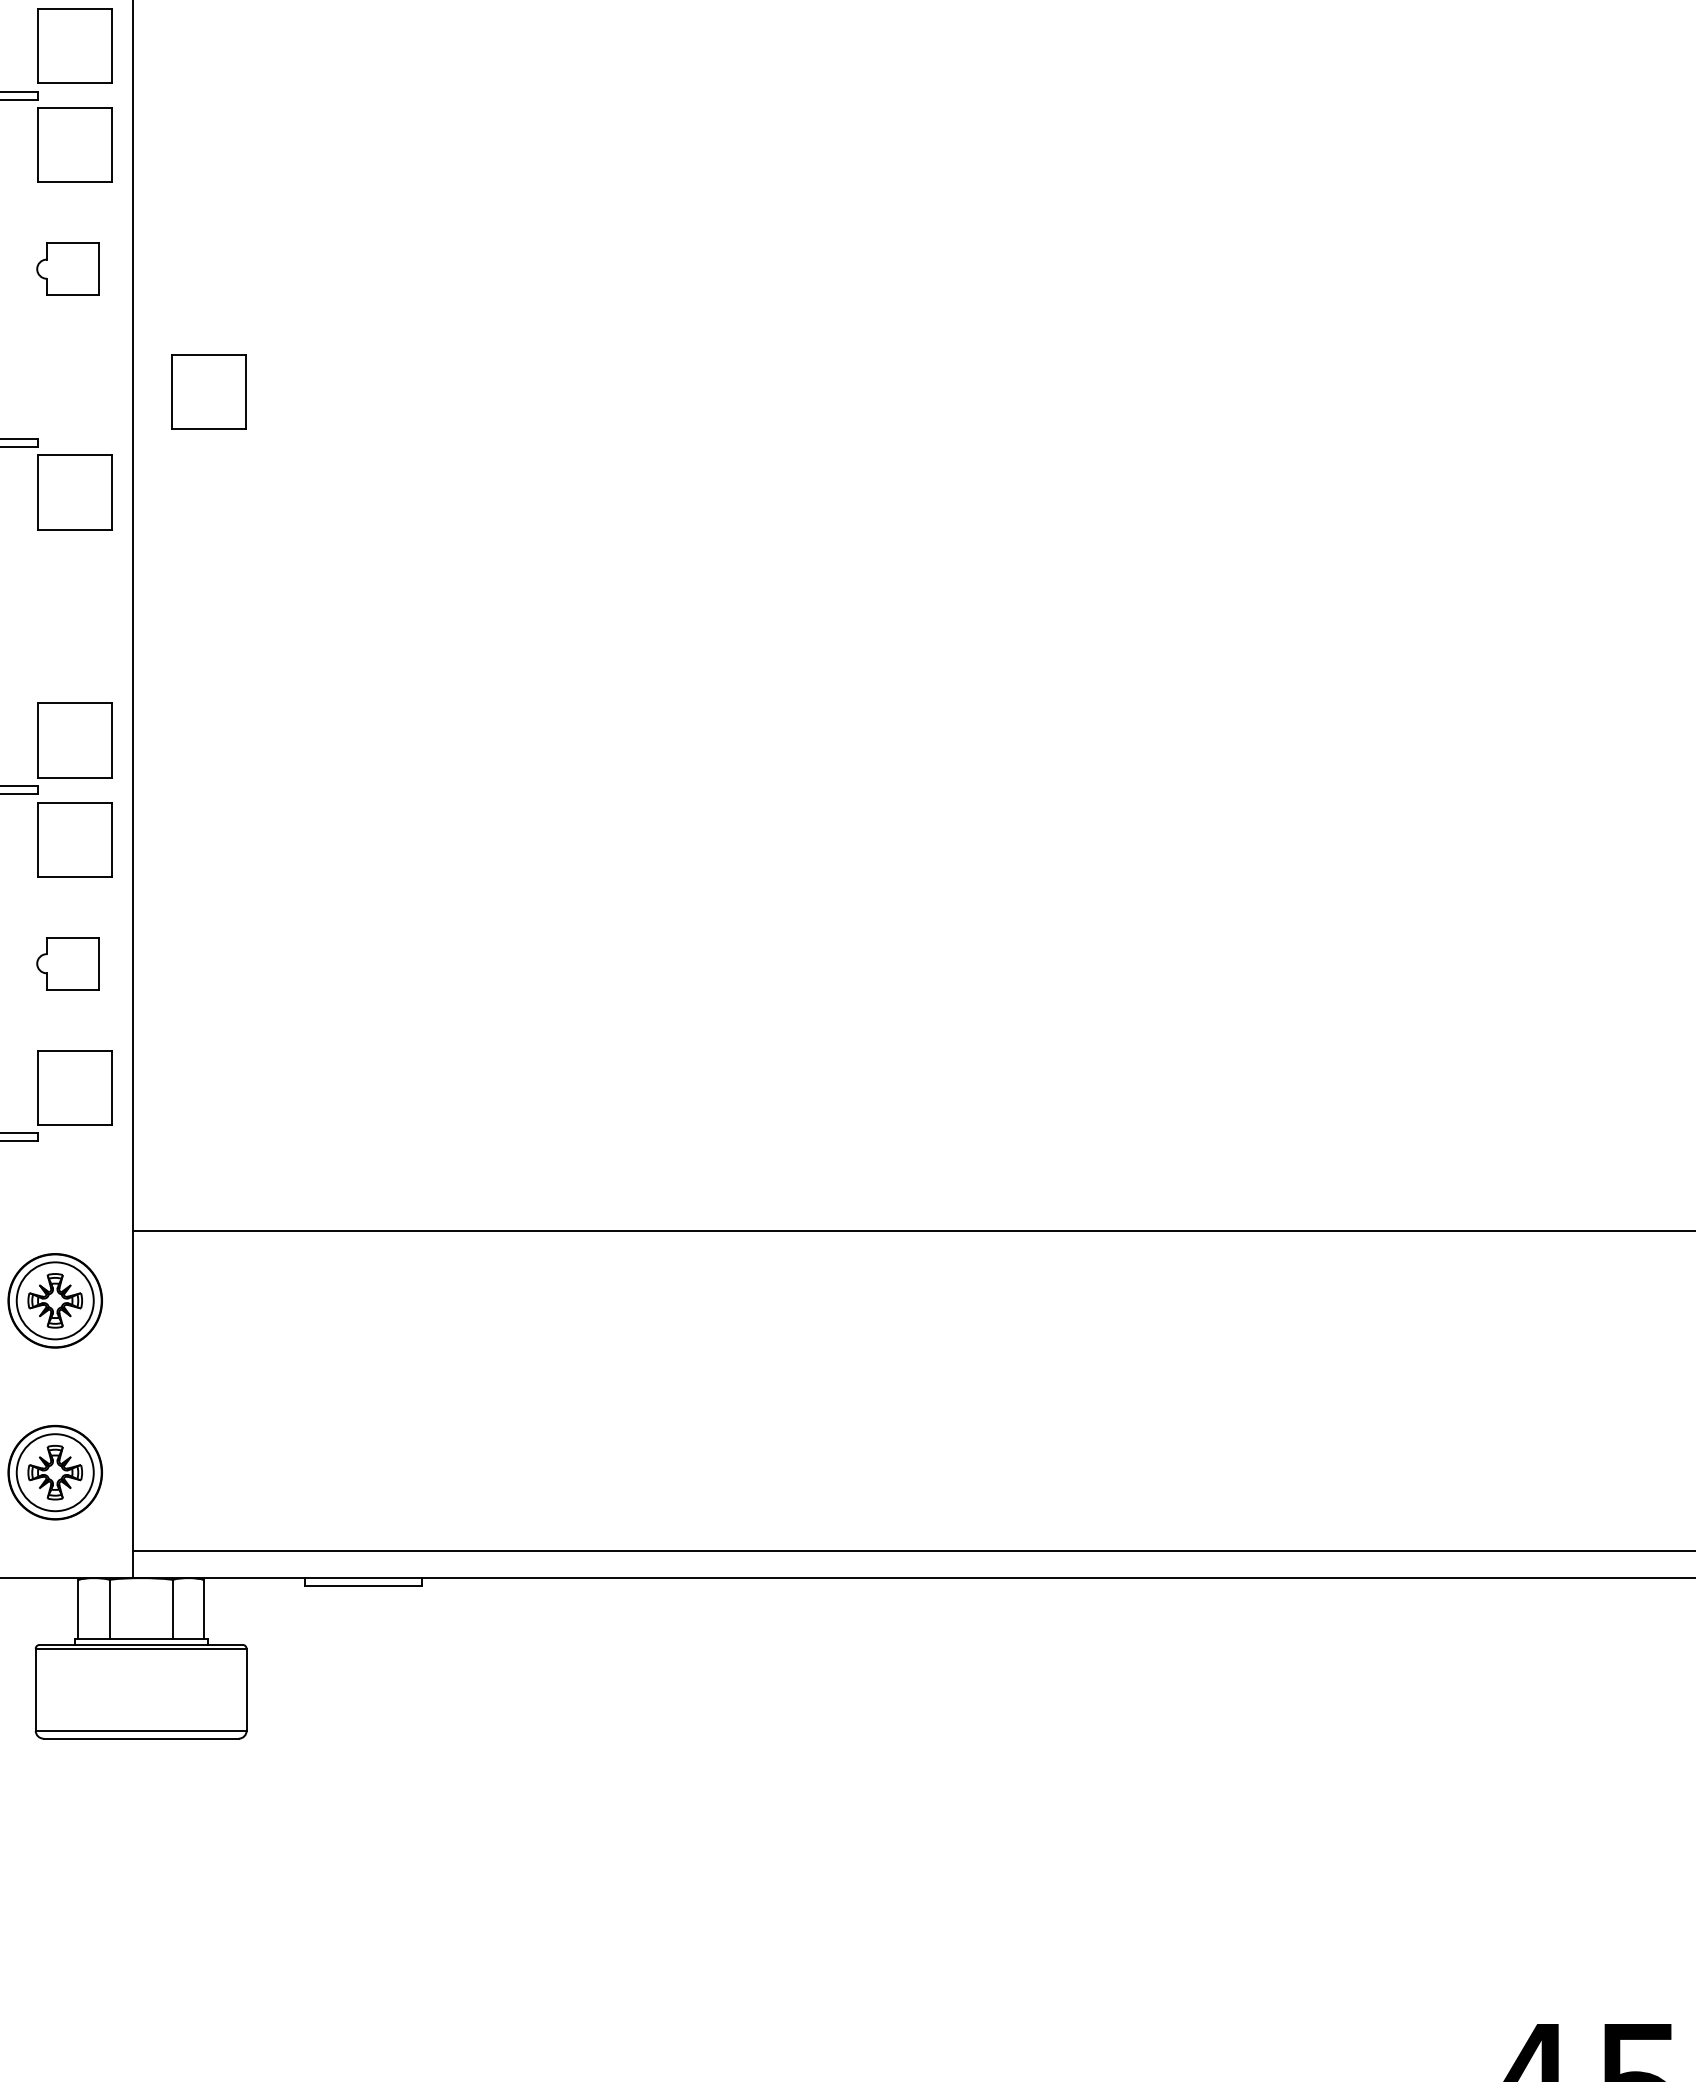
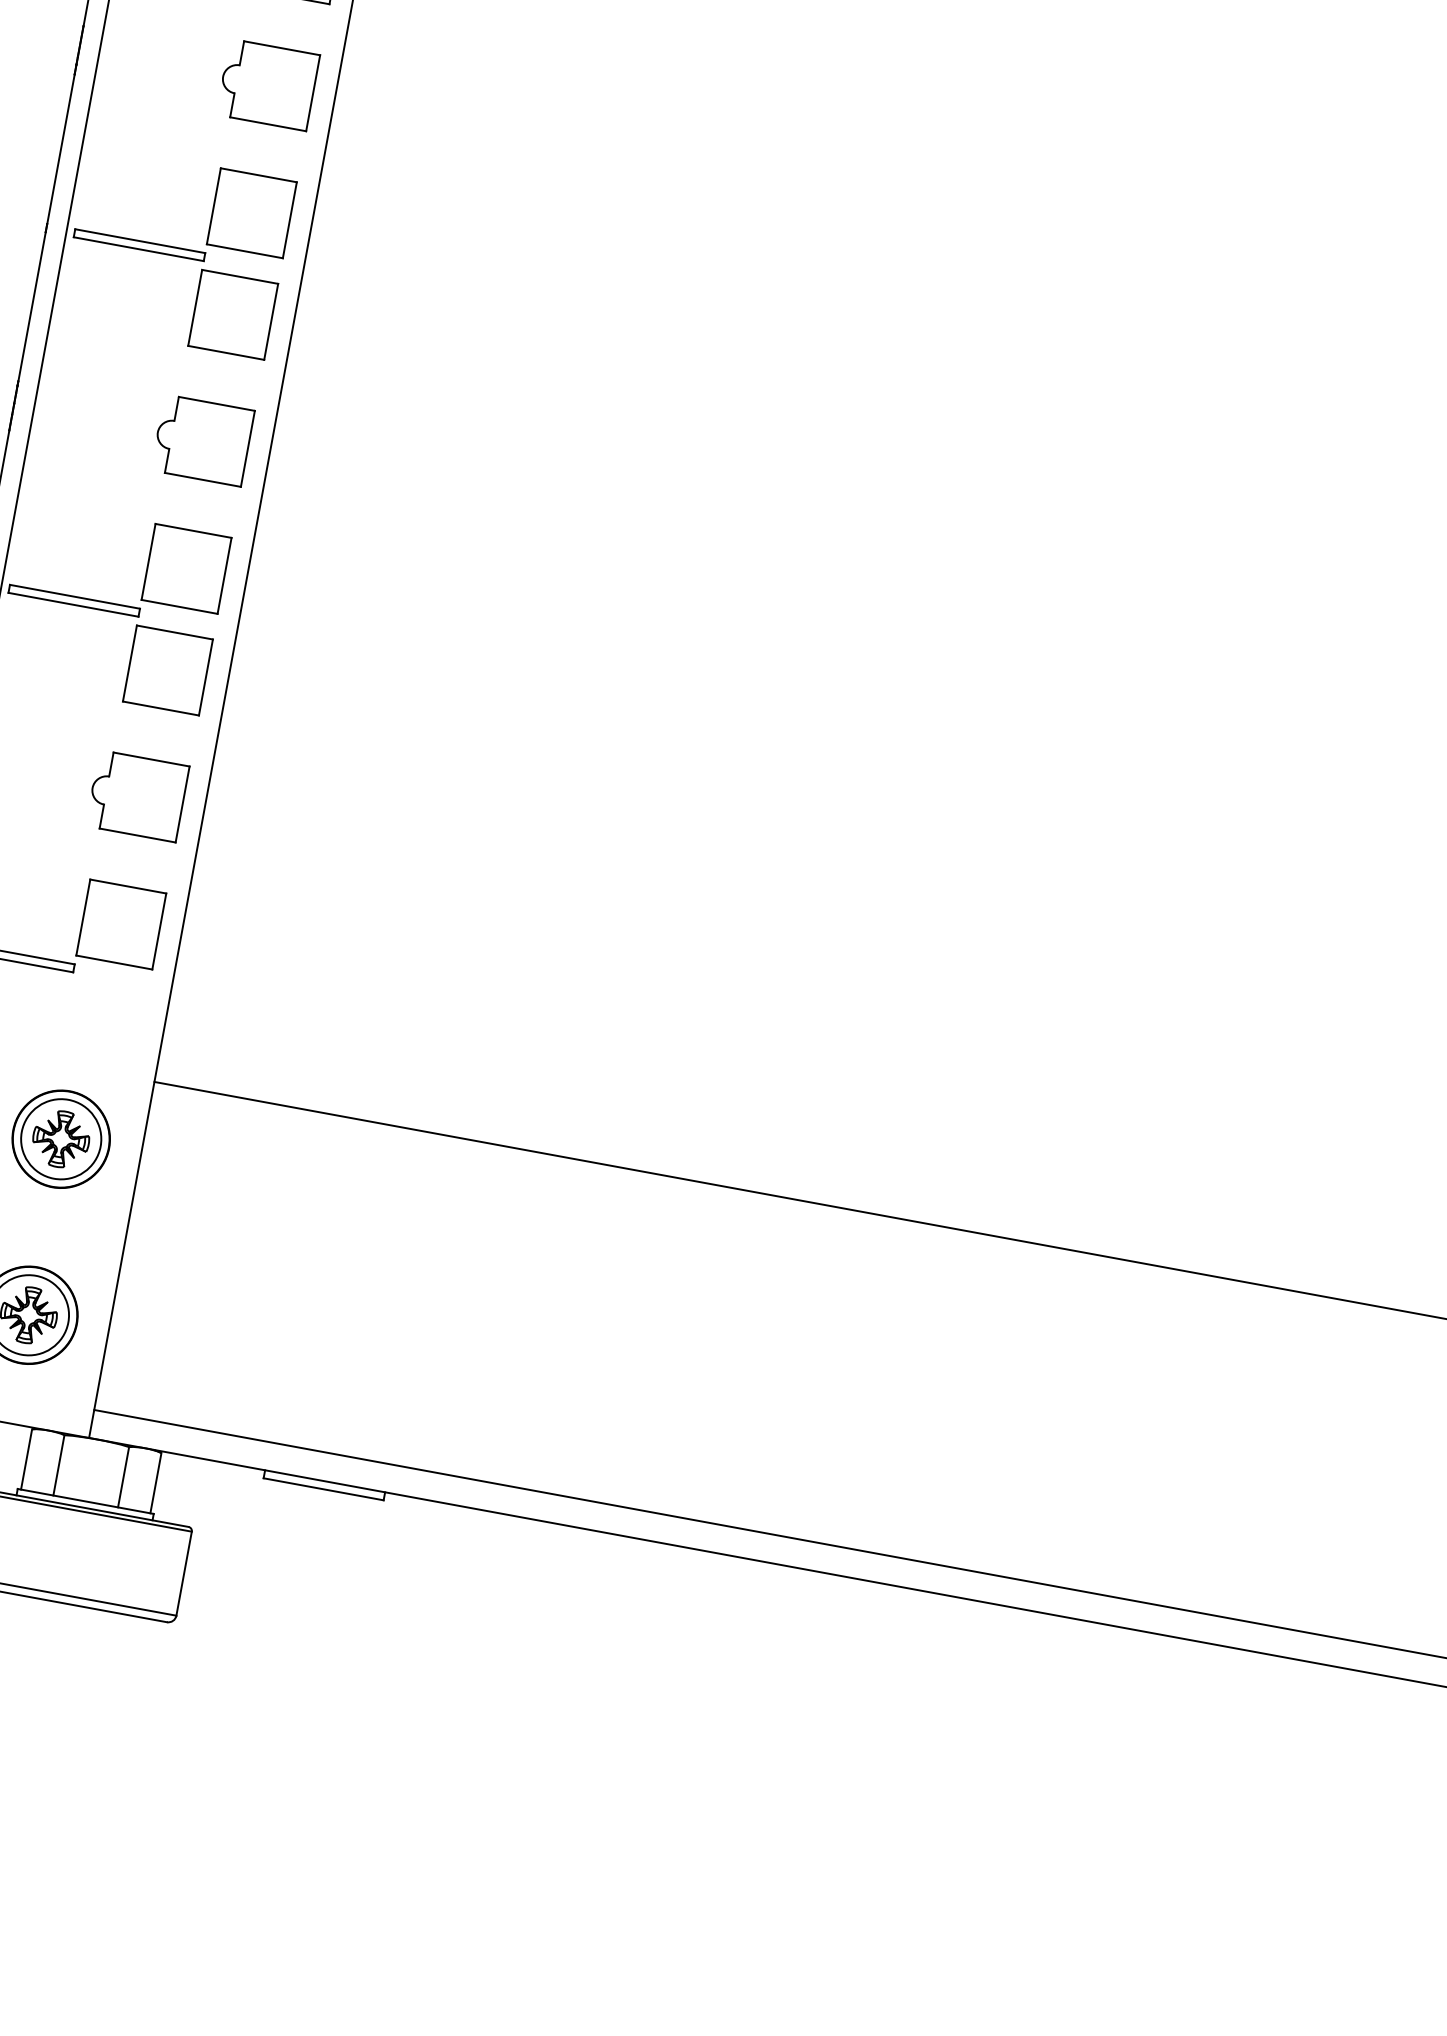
part: (67, 268) -> (267, 84), size x1.43
part: (208, 391) -> (251, 212), moved
part: (67, 616) -> (202, 440), added
part: (67, 963) -> (137, 796), size x1.43

